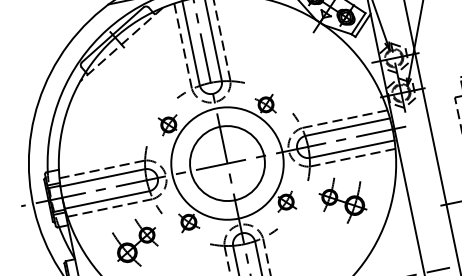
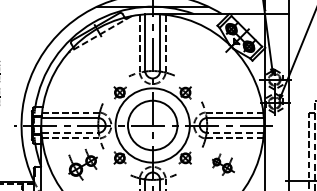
line: (352, 148) -> (235, 132), solid -> dashed
line: (107, 199) -> (70, 132), solid -> dashed
part: (342, 199) -> (222, 164), size x0.7

